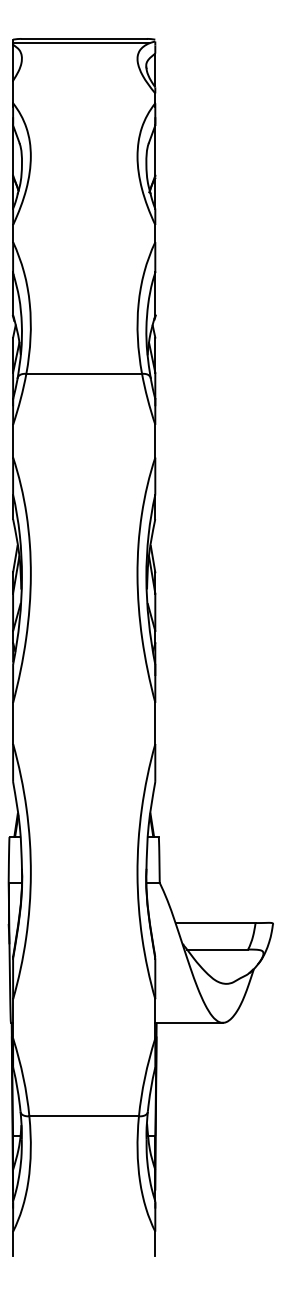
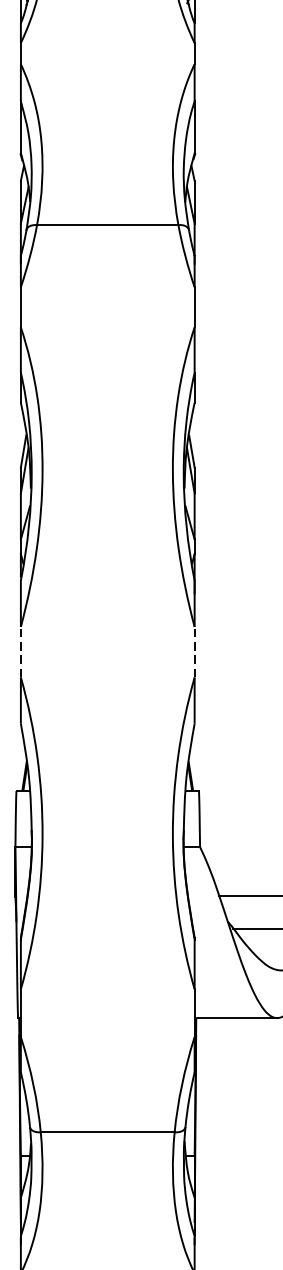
line: (13, 723) -> (21, 652), solid -> dashed
line: (155, 723) -> (194, 652), solid -> dashed

